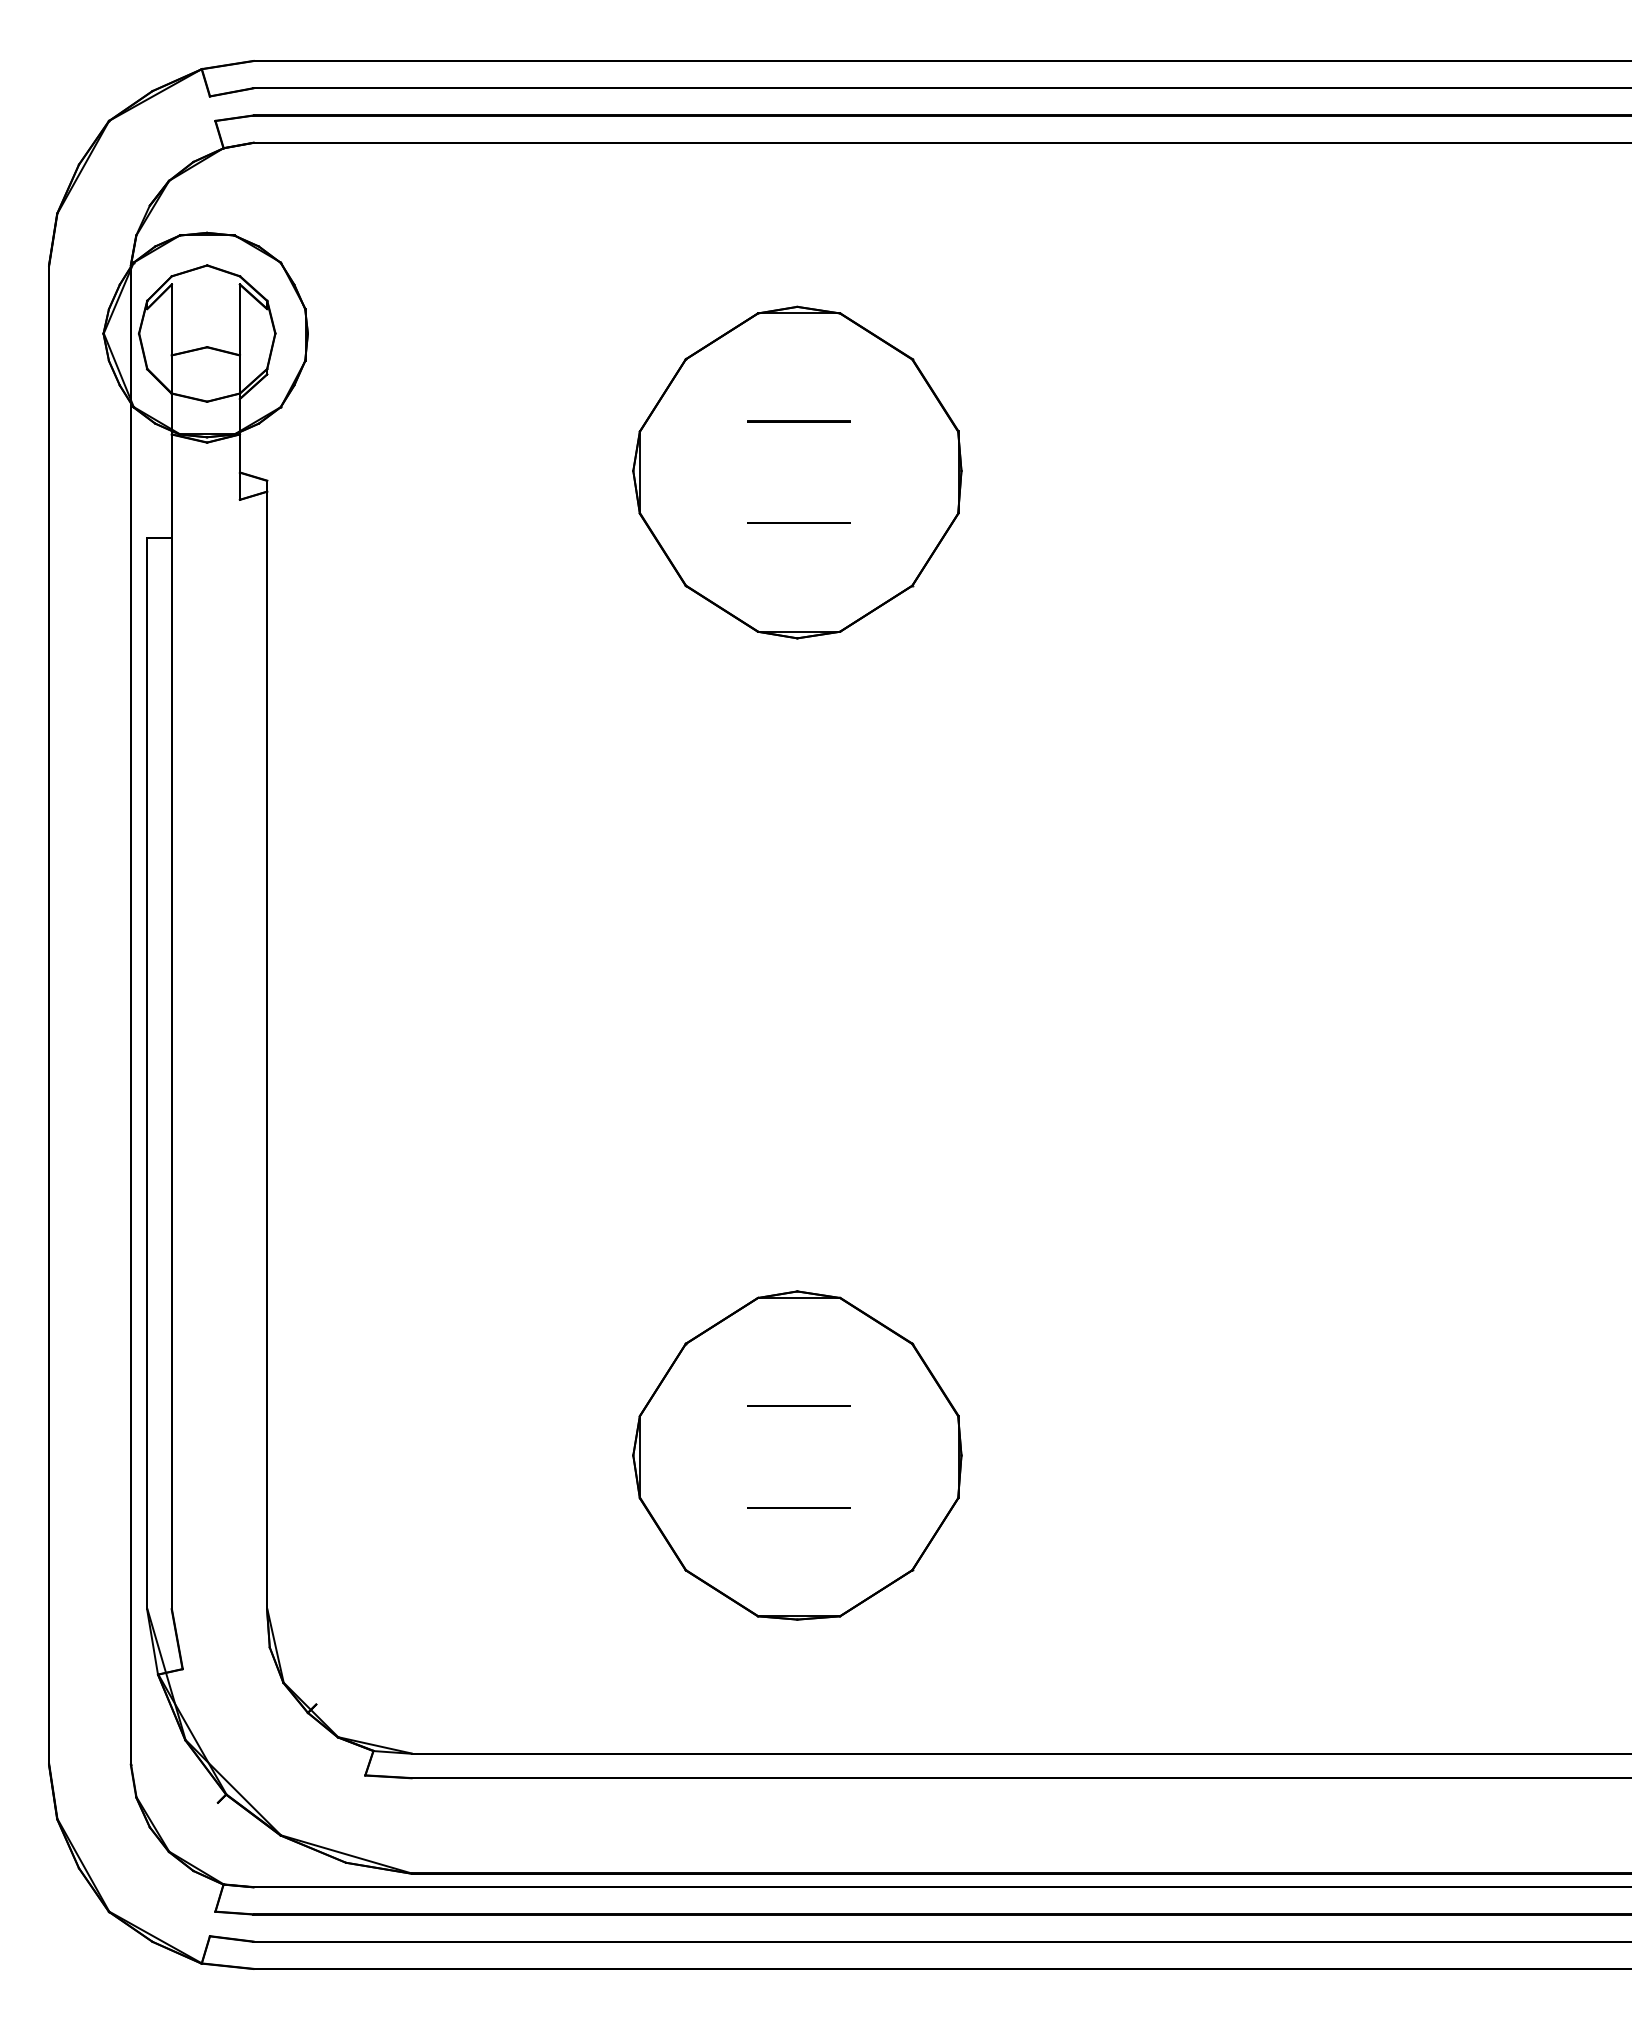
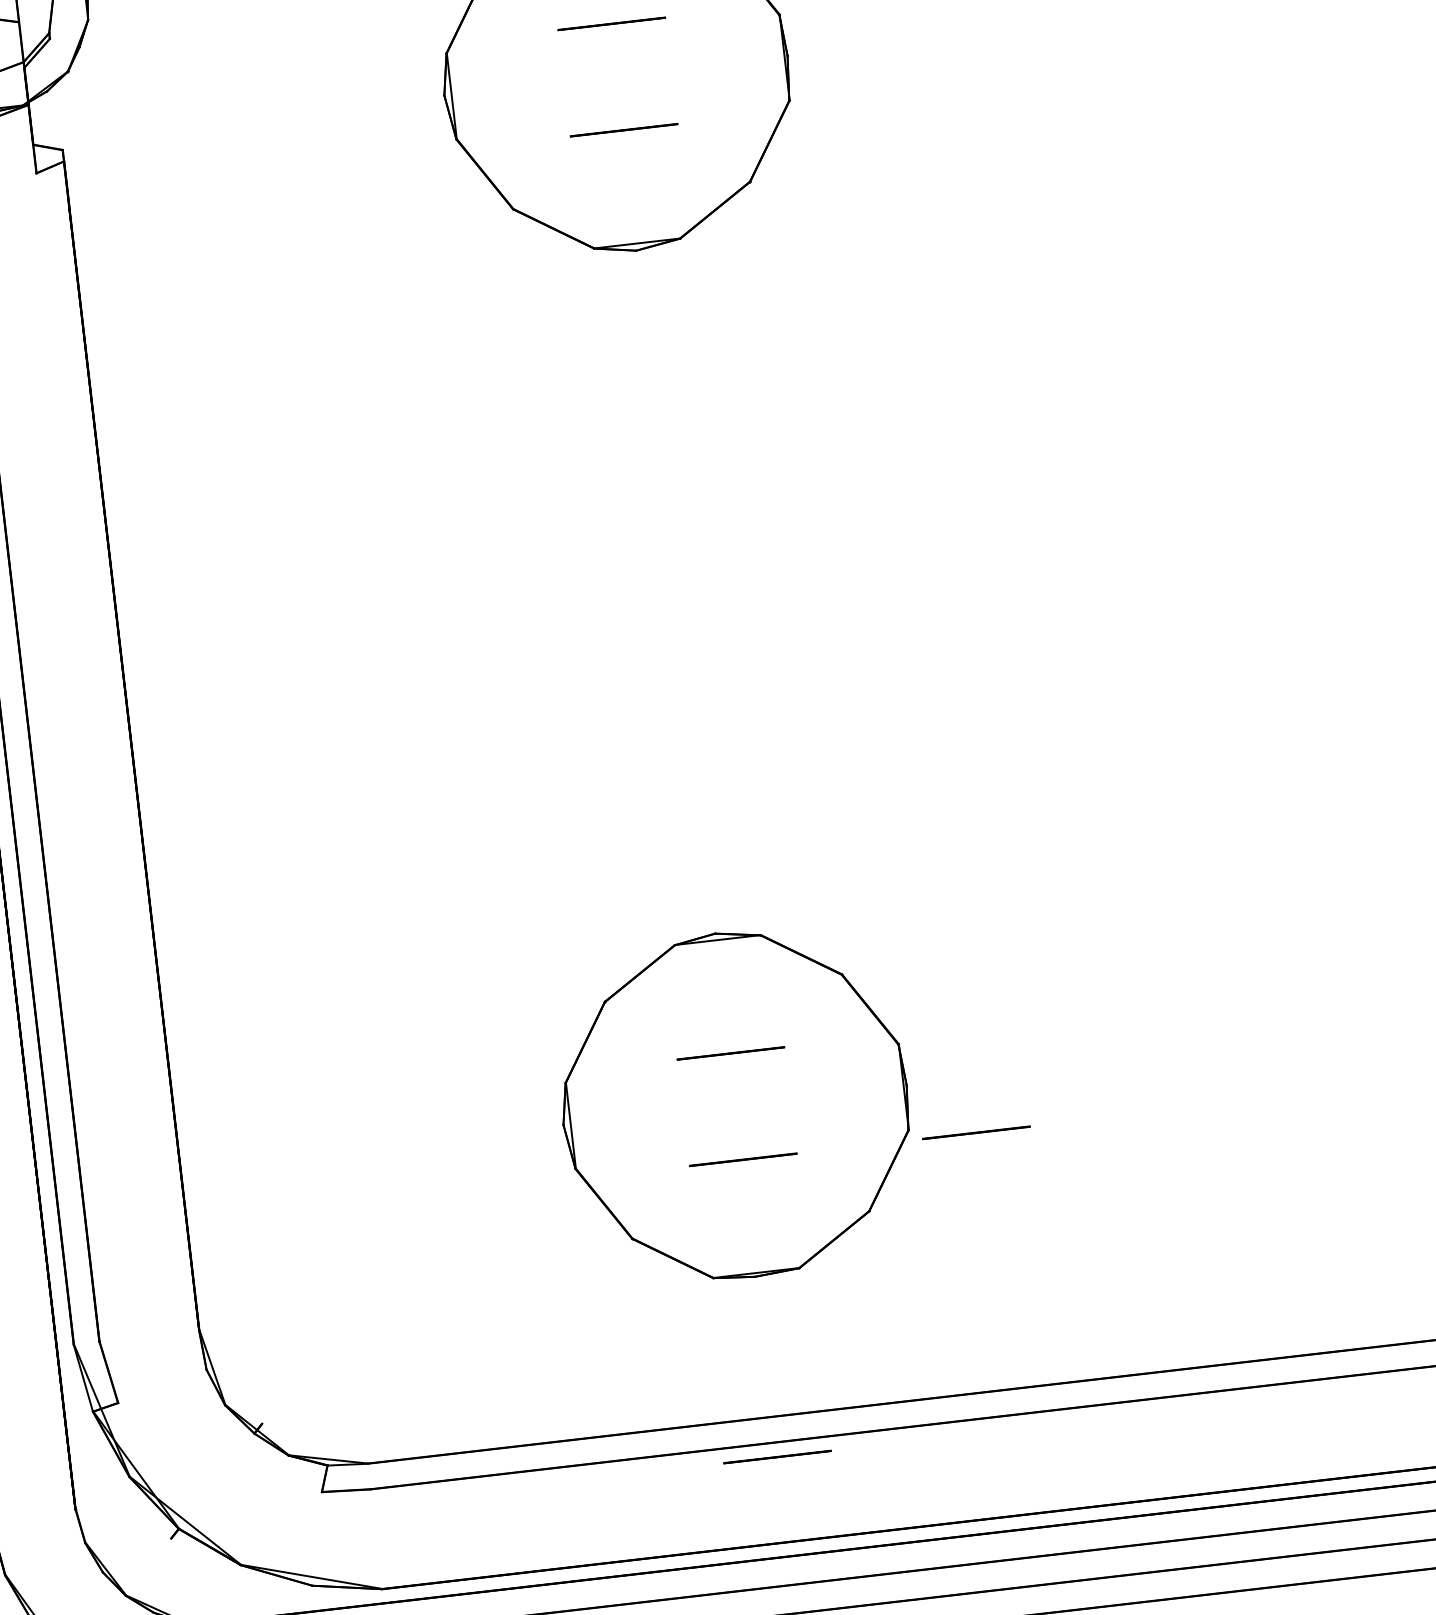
line: (1021, 1507) -> (975, 1132), added
line: (798, 1791) -> (776, 1456), added

